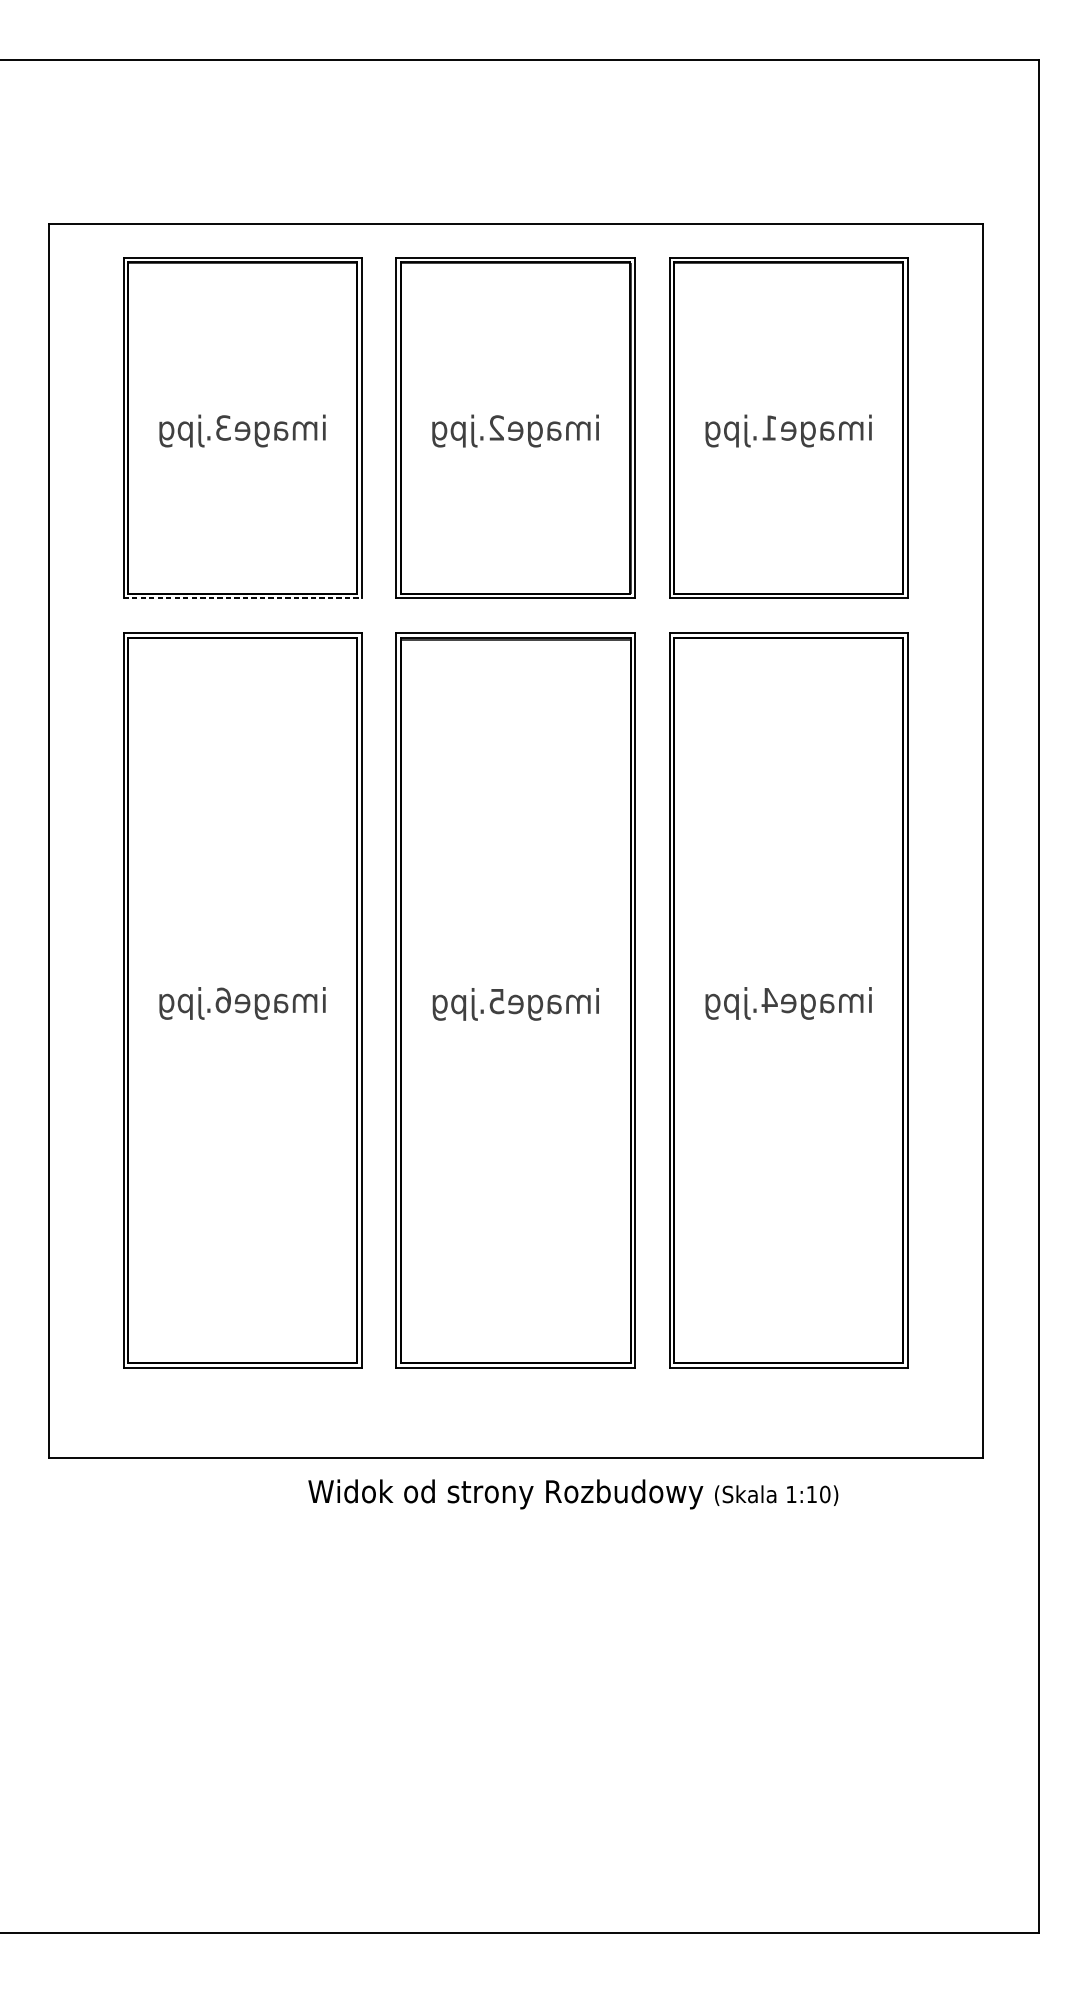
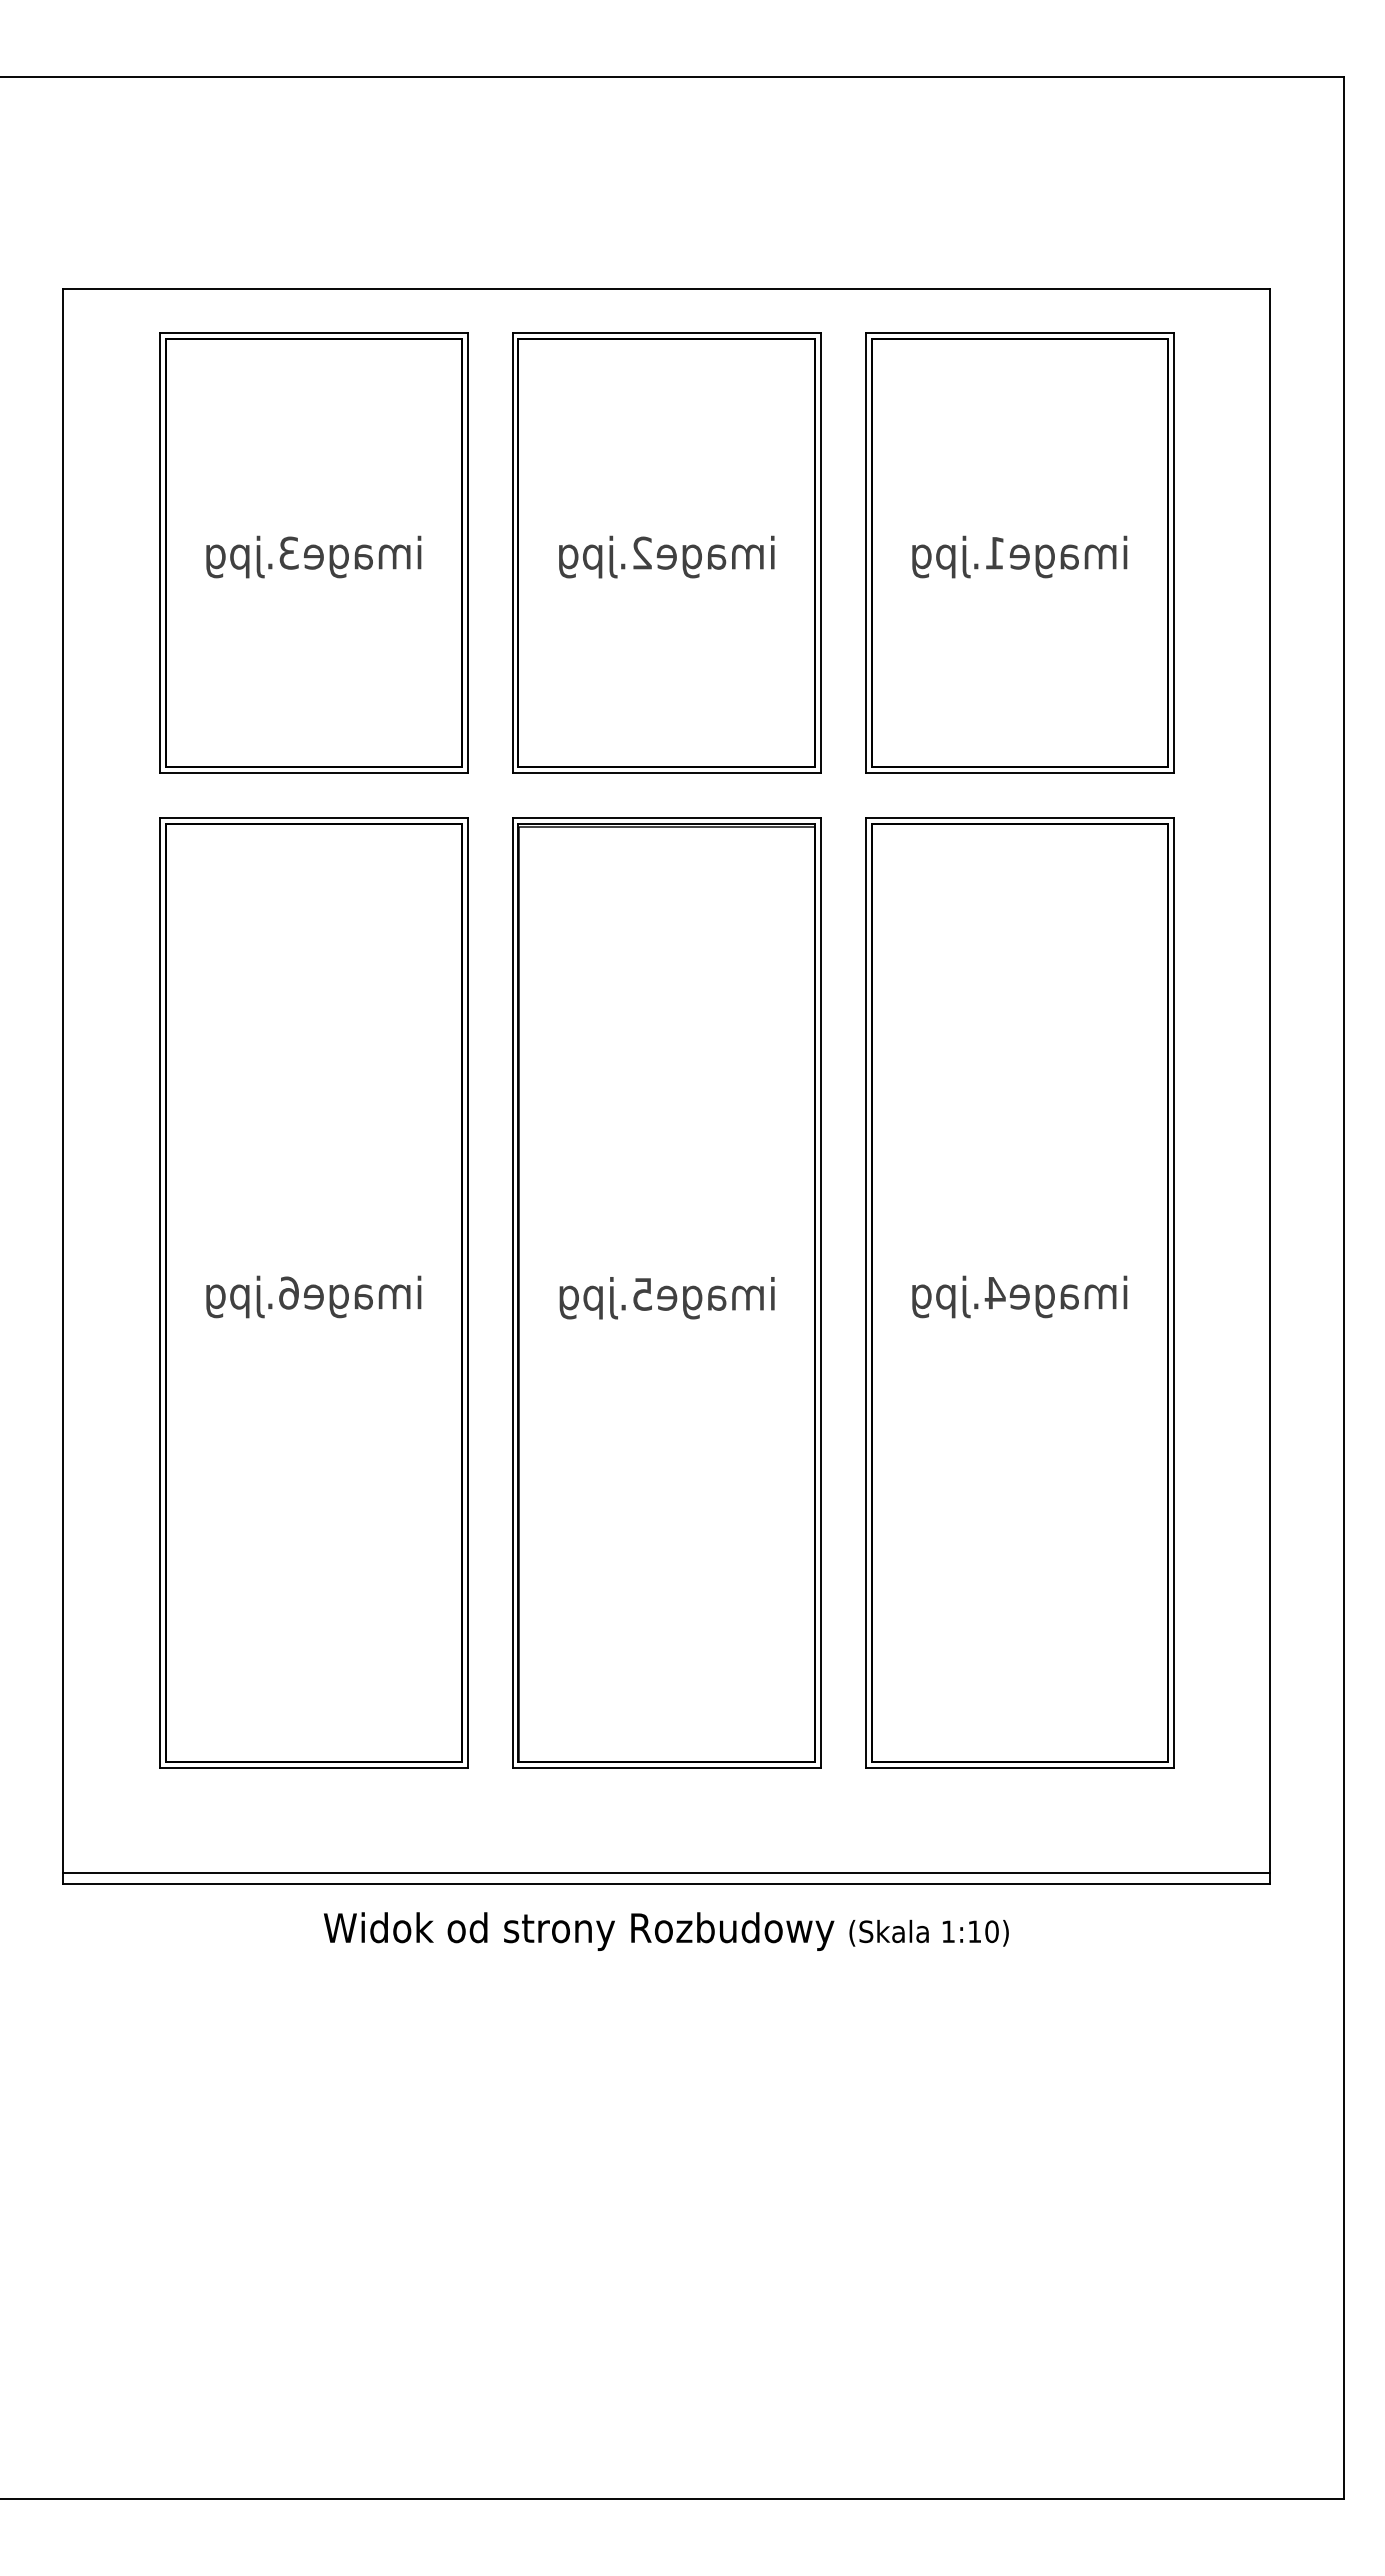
line: (242, 597) -> (313, 772), dashed -> solid
line: (515, 1449) -> (666, 1873), added
text: (573, 1494) -> (666, 1931), moved

